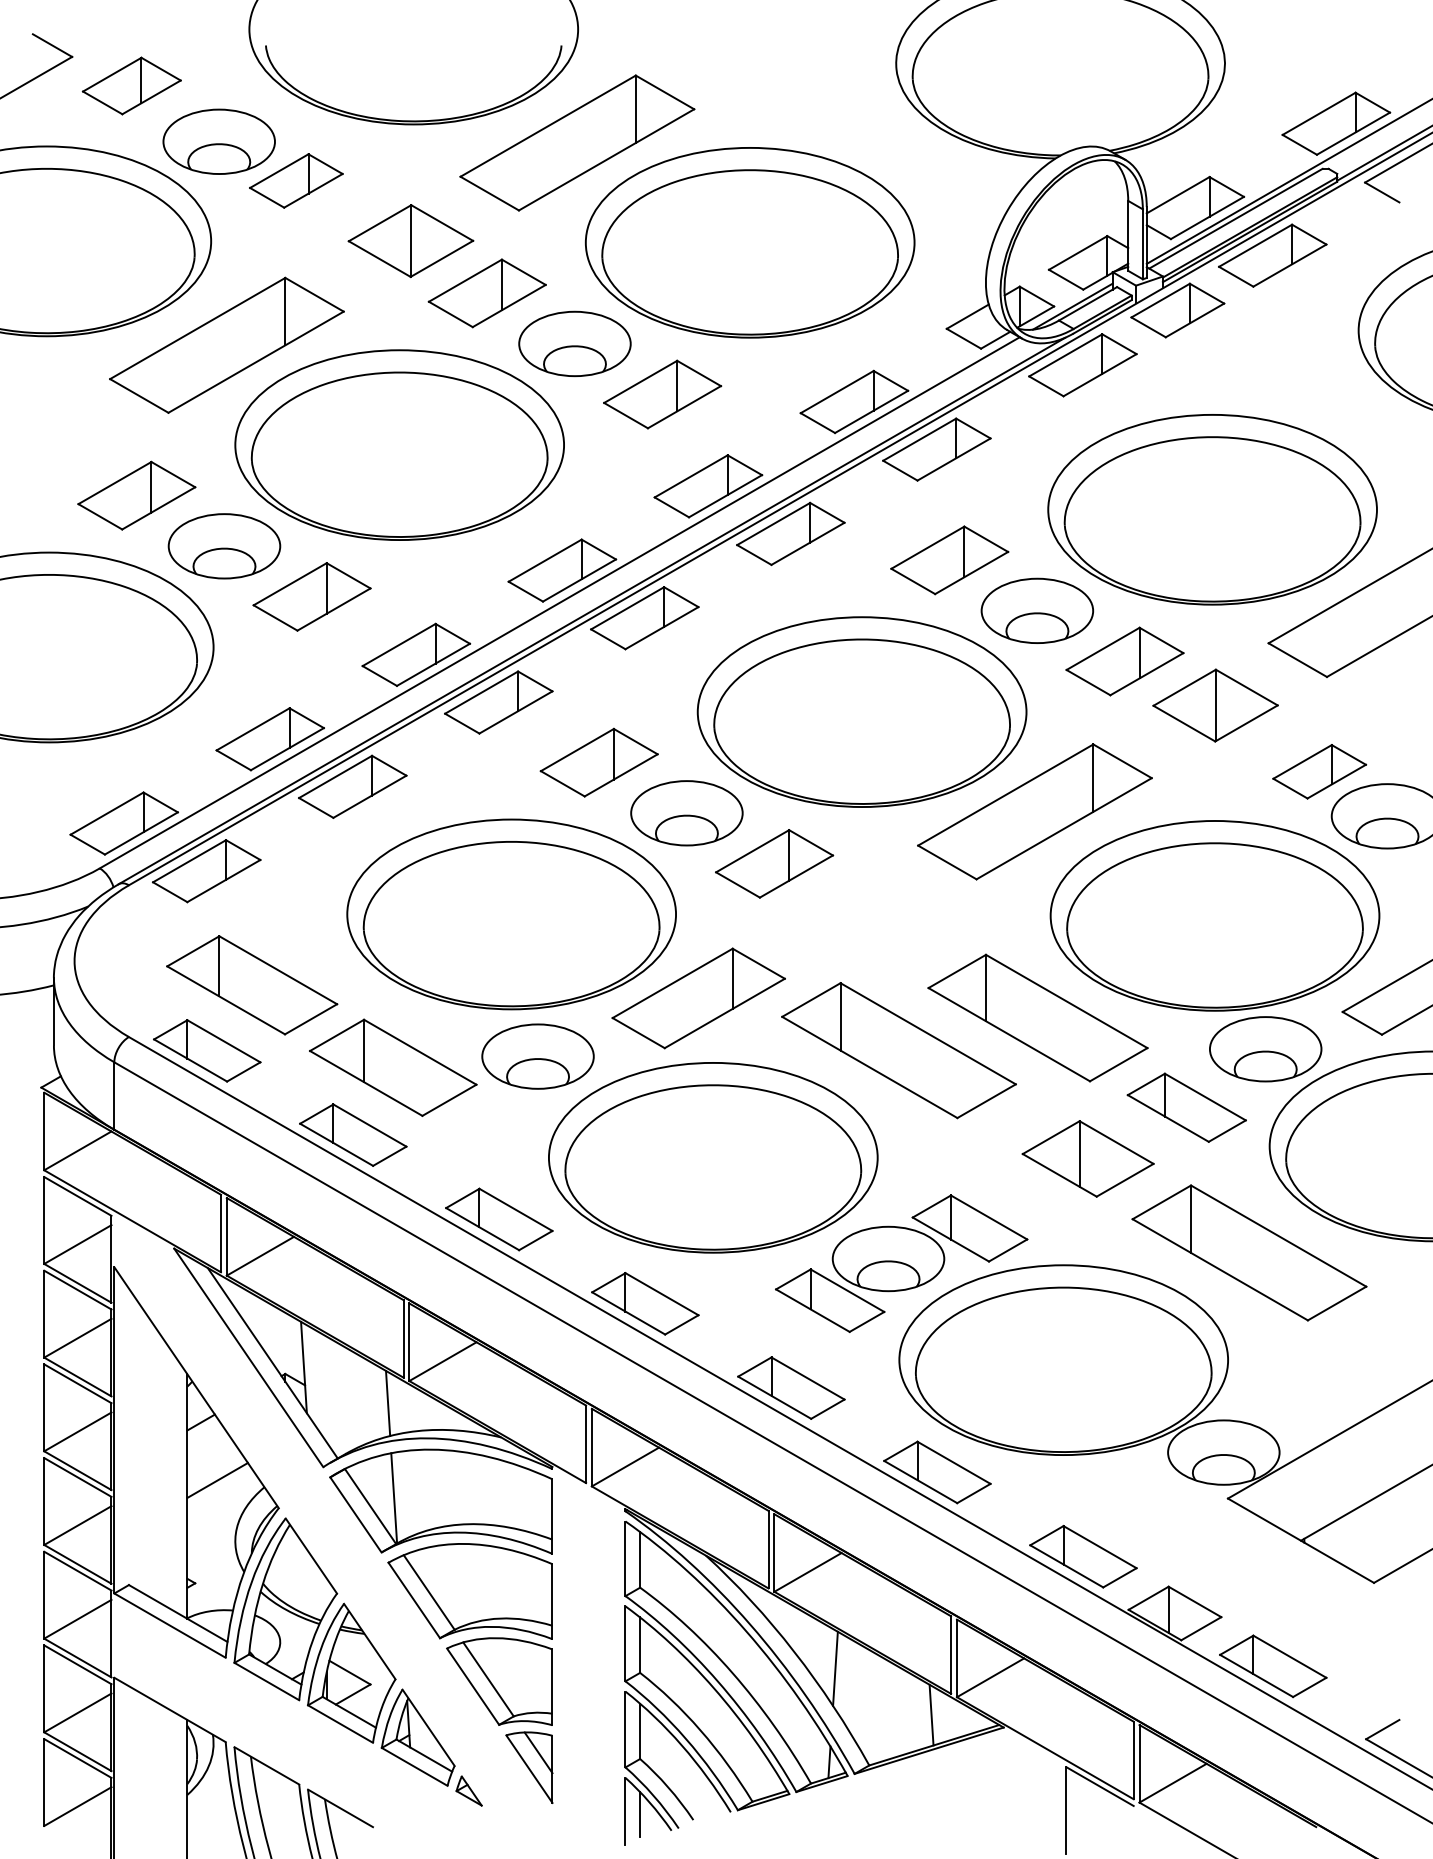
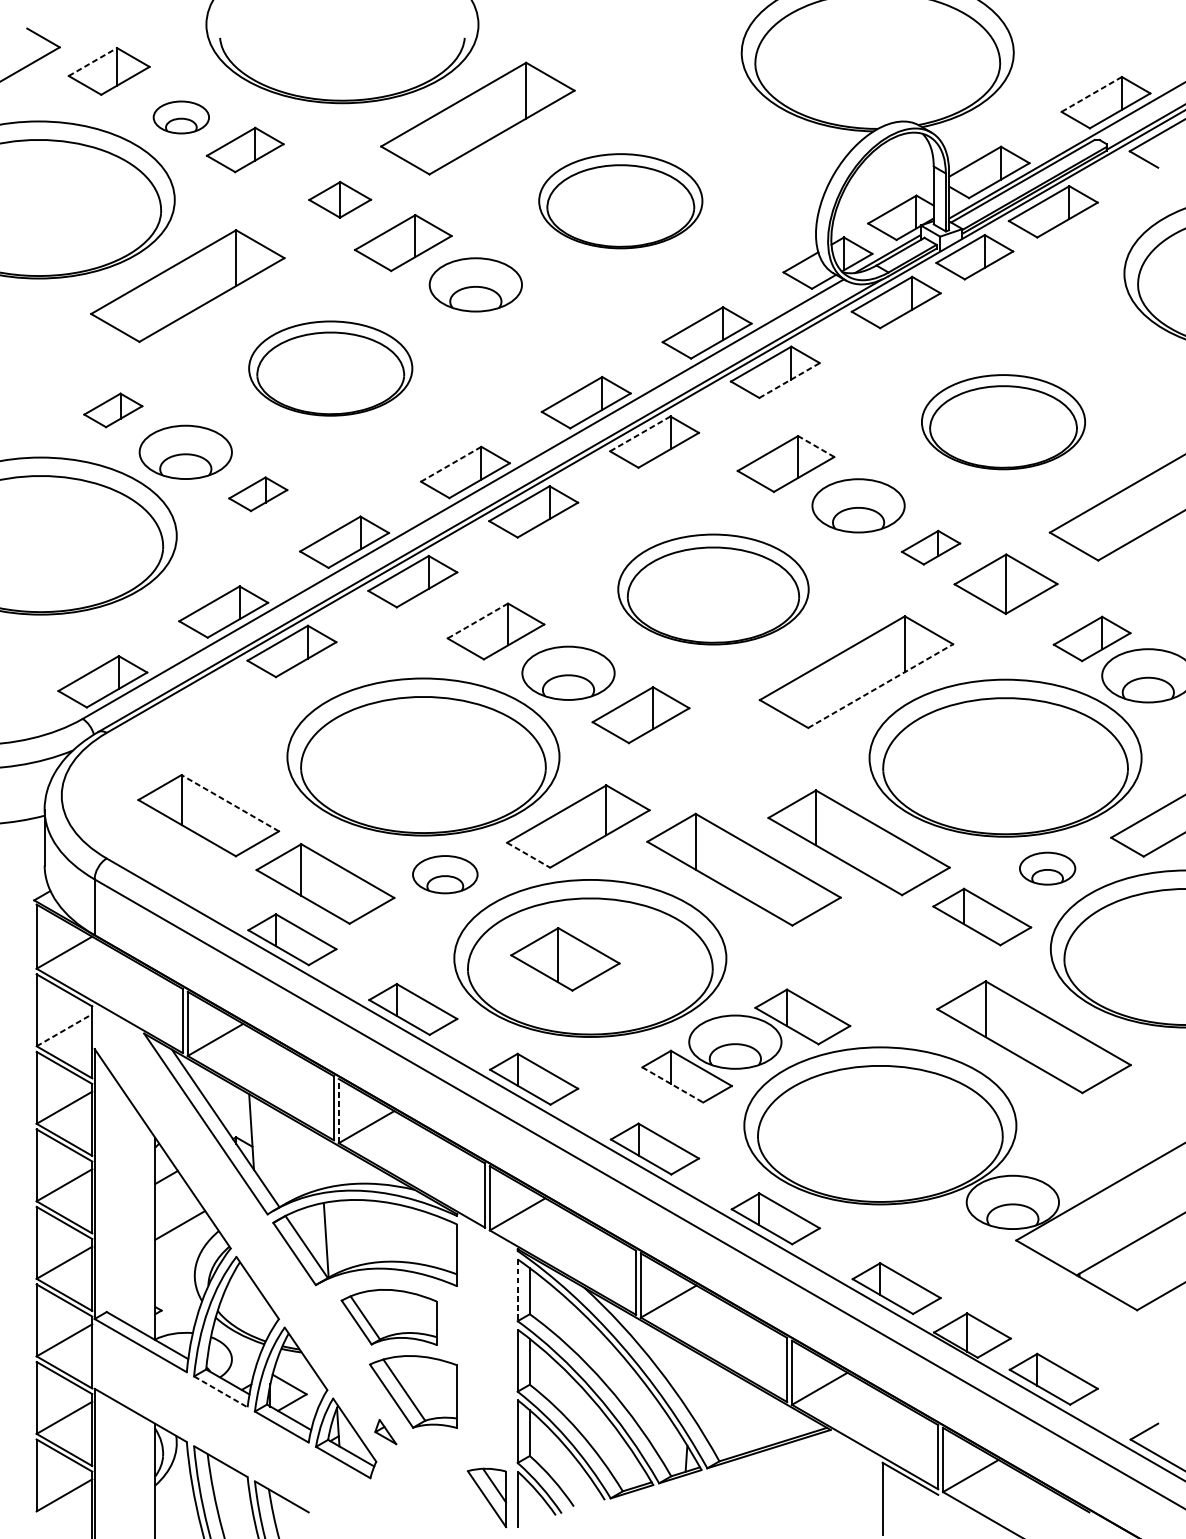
line: (112, 74) -> (93, 61), solid -> dashed
line: (1318, 114) -> (1091, 95), solid -> dashed
part: (218, 141) -> (180, 117), size x0.6
part: (410, 241) -> (339, 200), size x0.6
part: (749, 242) -> (620, 200), size x0.6
part: (662, 394) -> (548, 326), removed
part: (399, 444) -> (330, 368), size x0.6
line: (954, 459) -> (789, 380), solid -> dashed
part: (136, 495) -> (112, 410), size x0.6
part: (1212, 509) -> (1003, 421), size x0.6
line: (773, 524) -> (640, 434), solid -> dashed
line: (985, 539) -> (815, 446), solid -> dashed
line: (545, 560) -> (451, 464), solid -> dashed
part: (311, 596) -> (257, 493), size x0.6
part: (1124, 661) -> (930, 547), size x0.6
part: (861, 711) -> (713, 589), size x0.7
line: (576, 750) -> (477, 621), solid -> dashed
line: (1064, 828) -> (881, 685), solid -> dashed
part: (206, 871) -> (170, 721), removed
line: (278, 970) -> (230, 803), solid -> dashed
line: (639, 1033) -> (529, 855), solid -> dashed
part: (1265, 1049) -> (1047, 868), size x0.6
part: (207, 1050) -> (171, 869), removed
part: (537, 1056) -> (444, 874), size x0.7
part: (1087, 1158) -> (564, 959), moved
line: (77, 1244) -> (64, 1030), solid -> dashed
line: (813, 1310) -> (673, 1084), solid -> dashed
line: (409, 1342) -> (338, 1111), solid -> dashed
line: (388, 1403) -> (321, 1161), removed
line: (625, 1559) -> (517, 1290), solid -> dashed
part: (469, 1591) -> (388, 1317), size x0.7
line: (835, 1668) -> (691, 1381), removed
line: (267, 1681) -> (221, 1391), solid -> dashed
line: (931, 1714) -> (770, 1419), removed
part: (529, 1767) -> (487, 1497), moved
part: (468, 1790) -> (385, 1431), moved
line: (640, 1814) -> (530, 1501), removed

